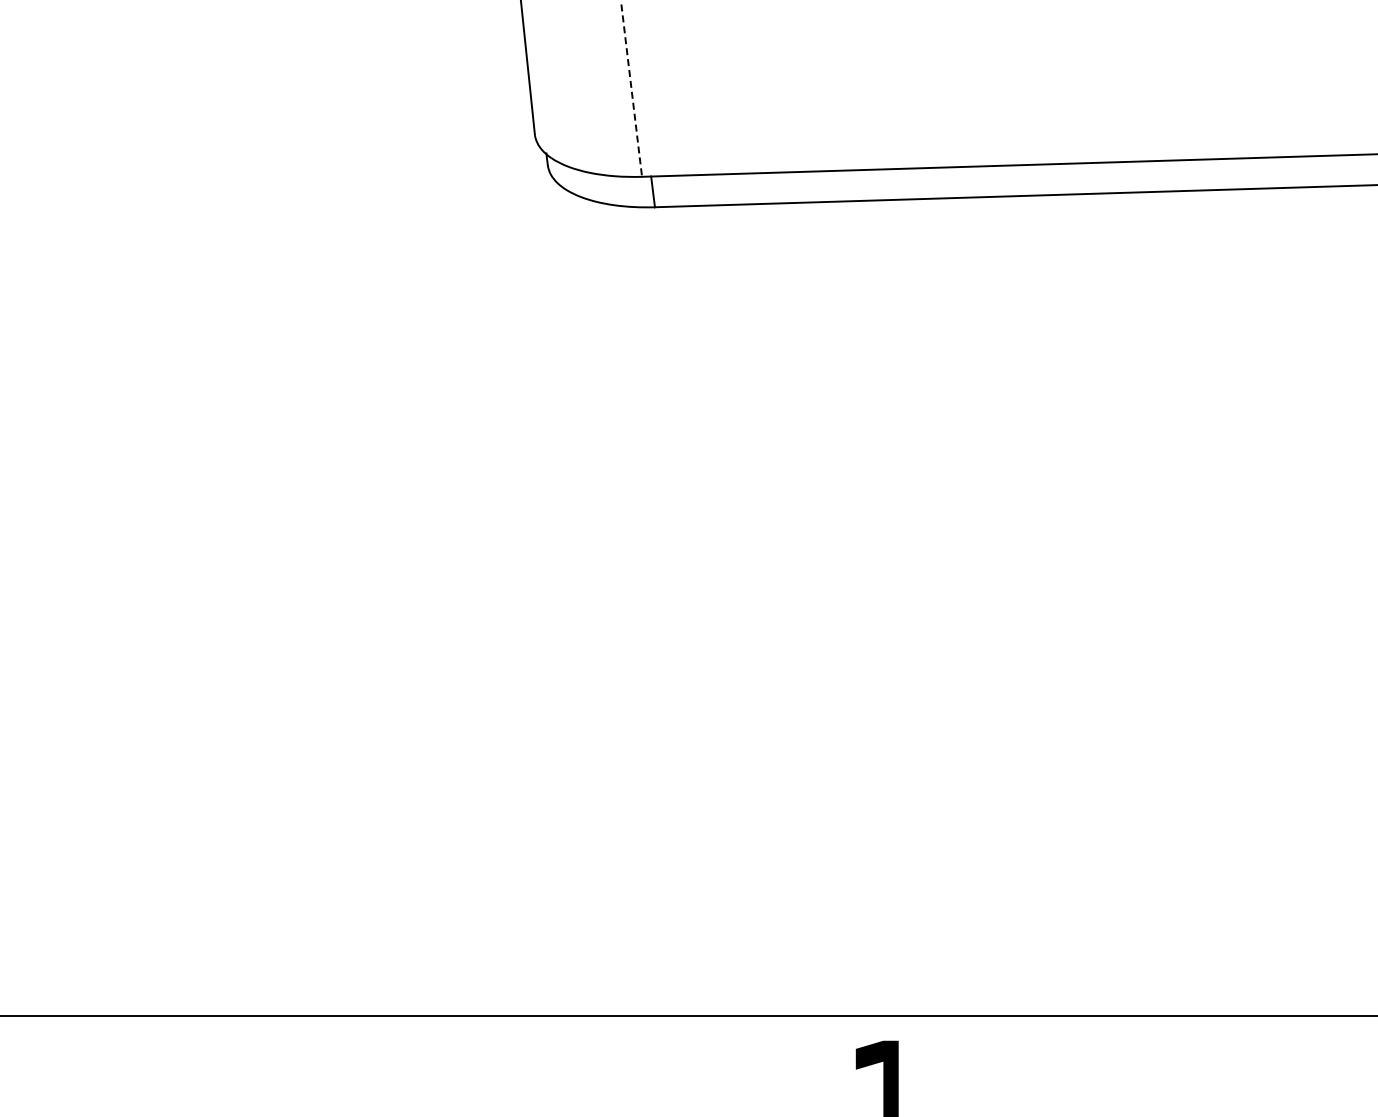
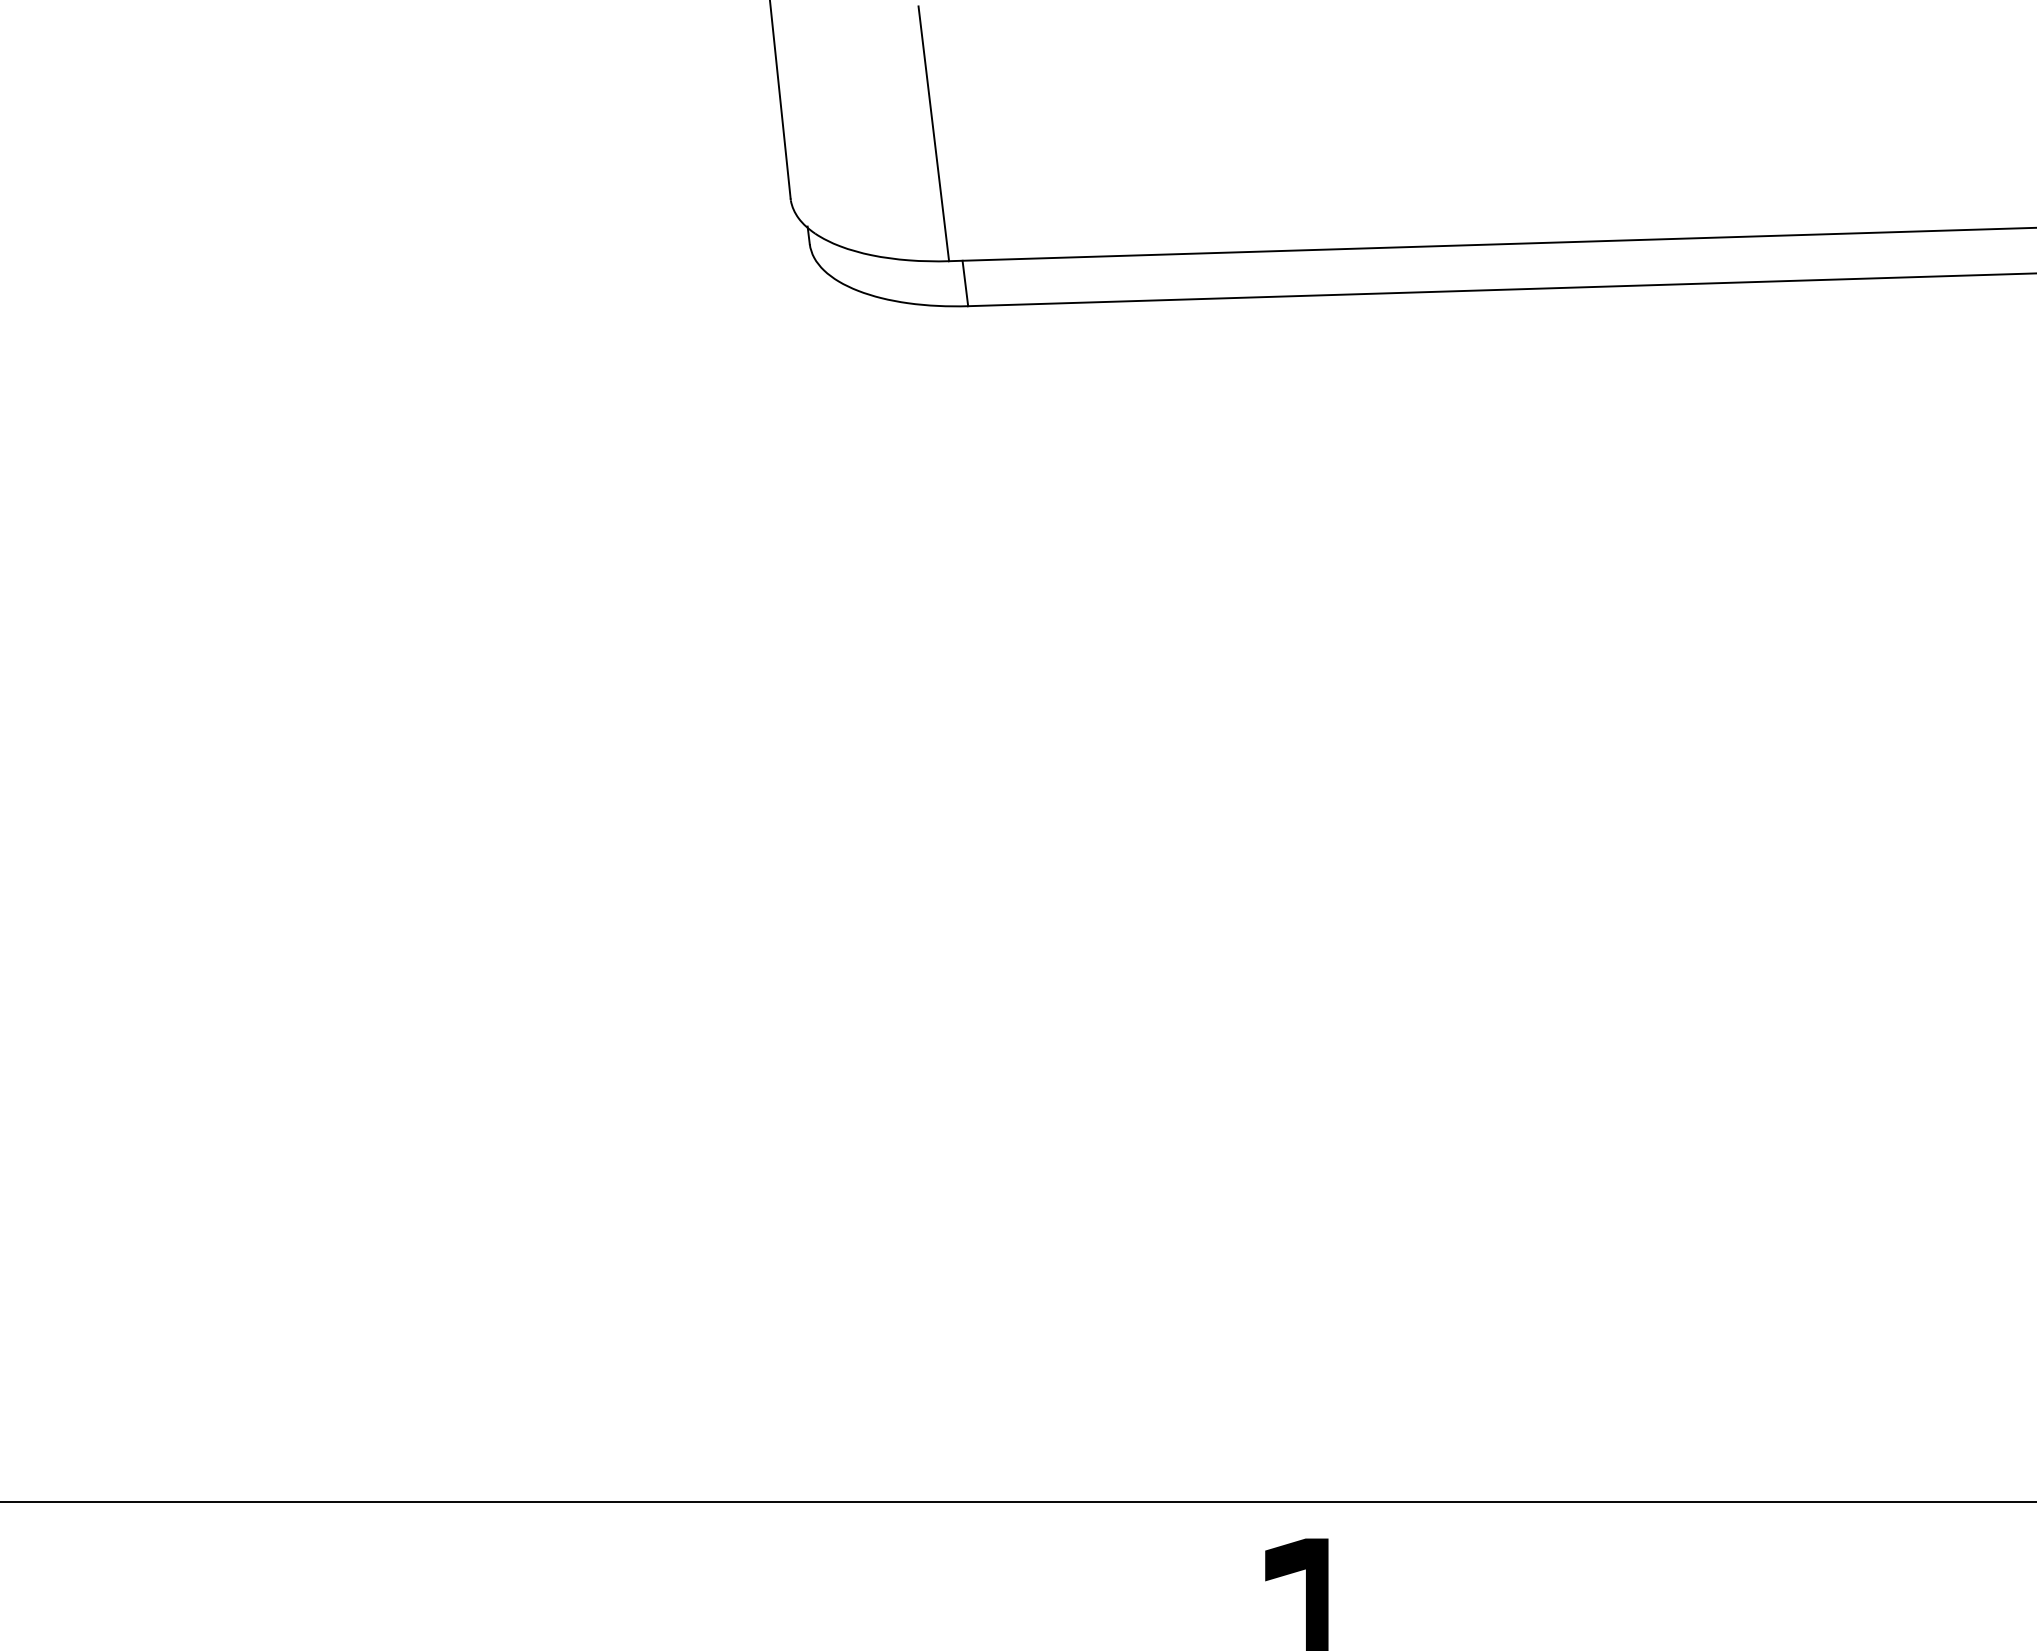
line: (631, 90) -> (933, 133), dashed -> solid

